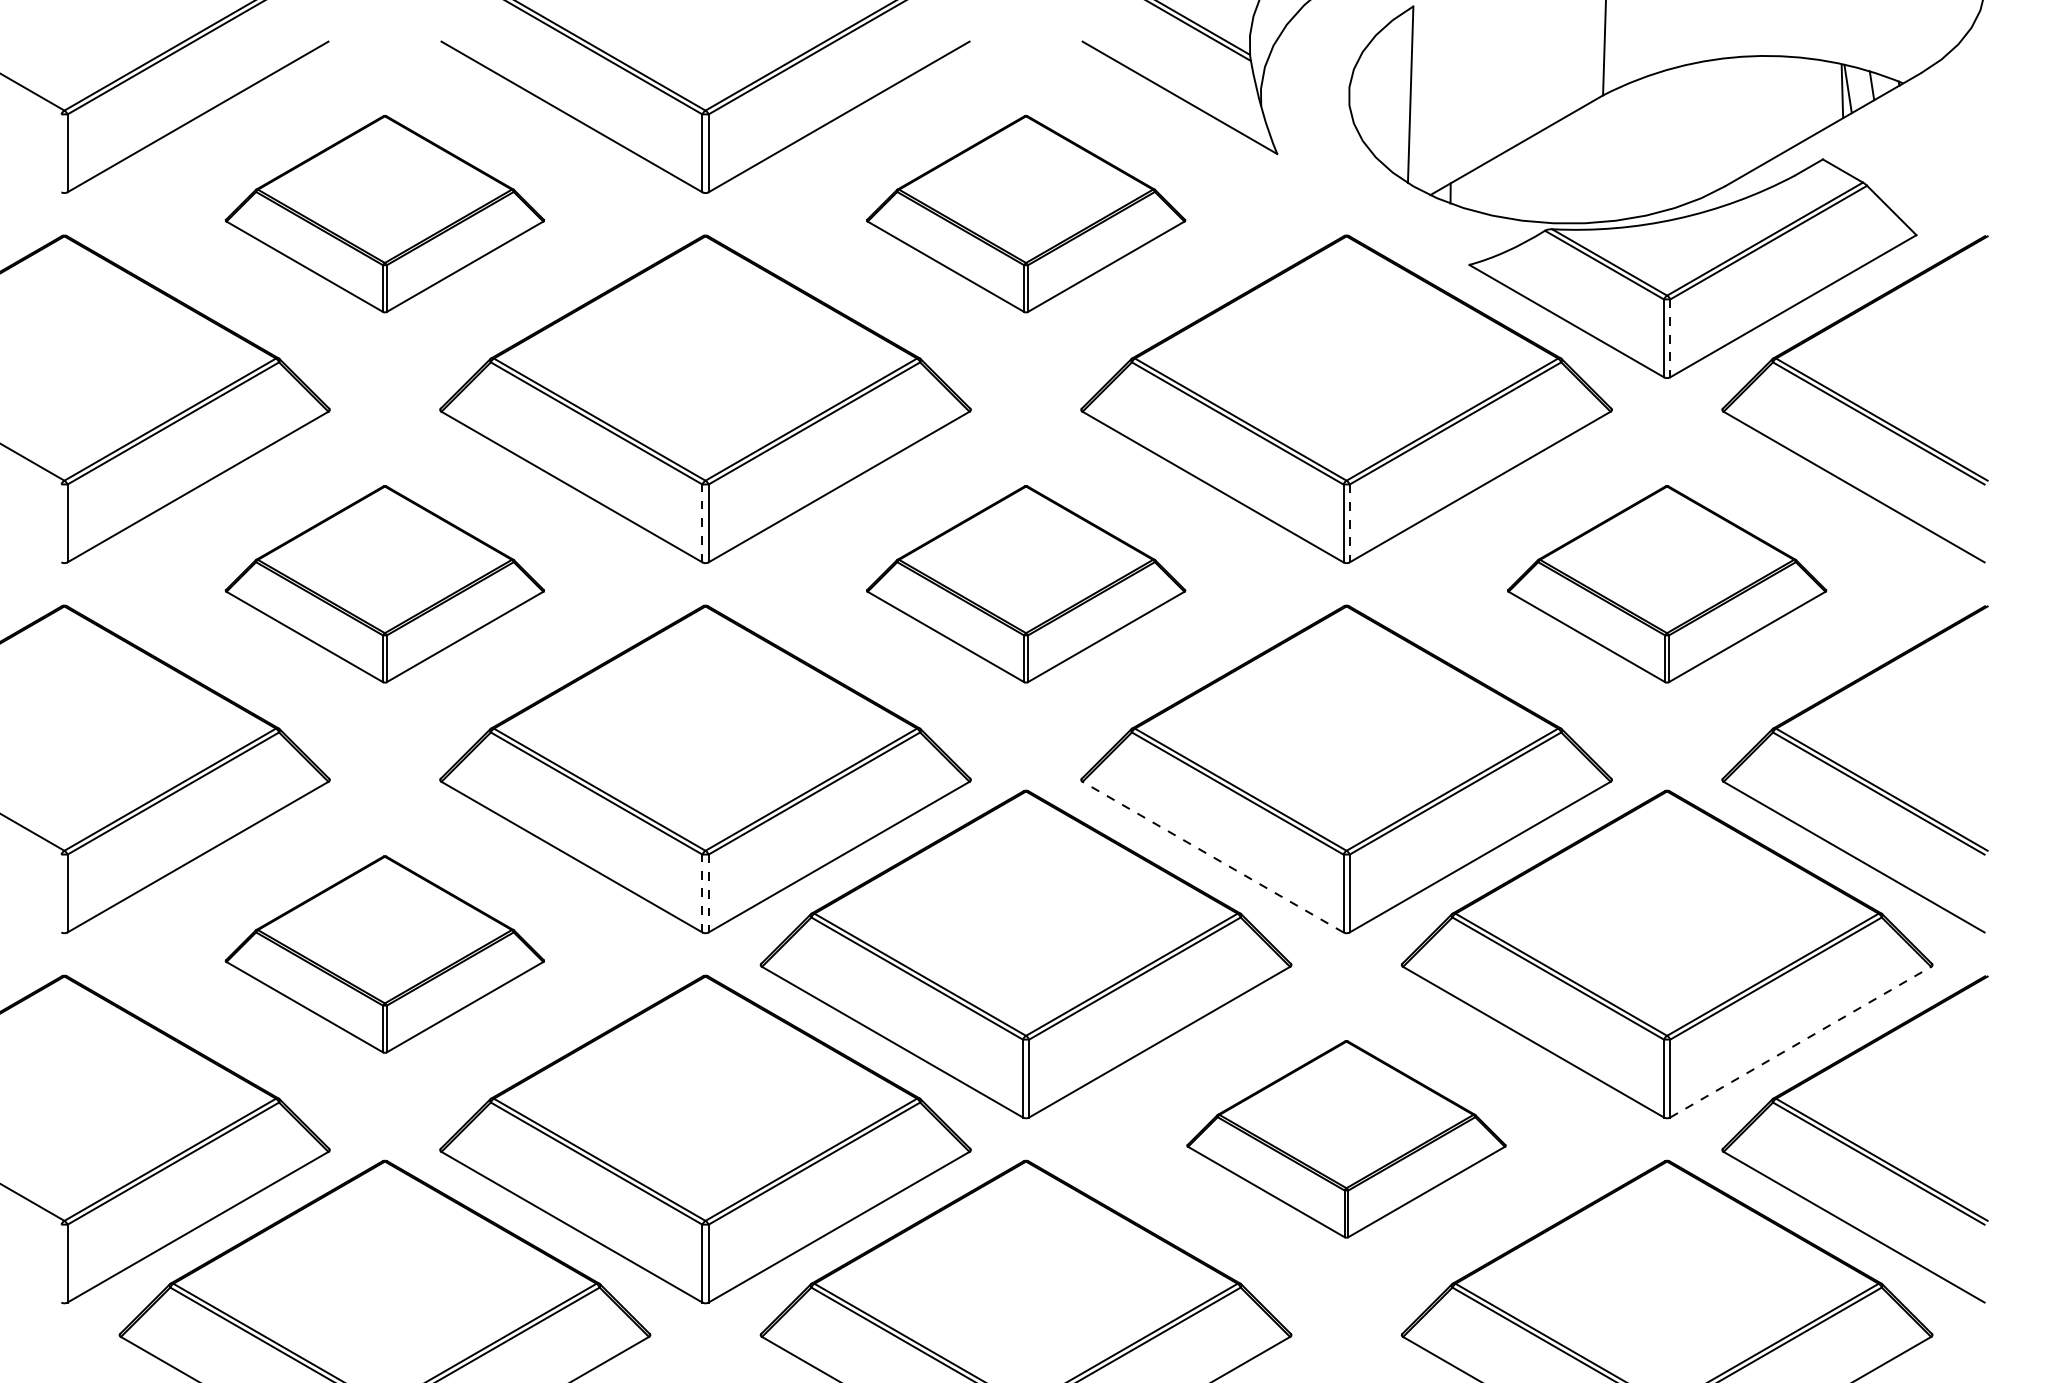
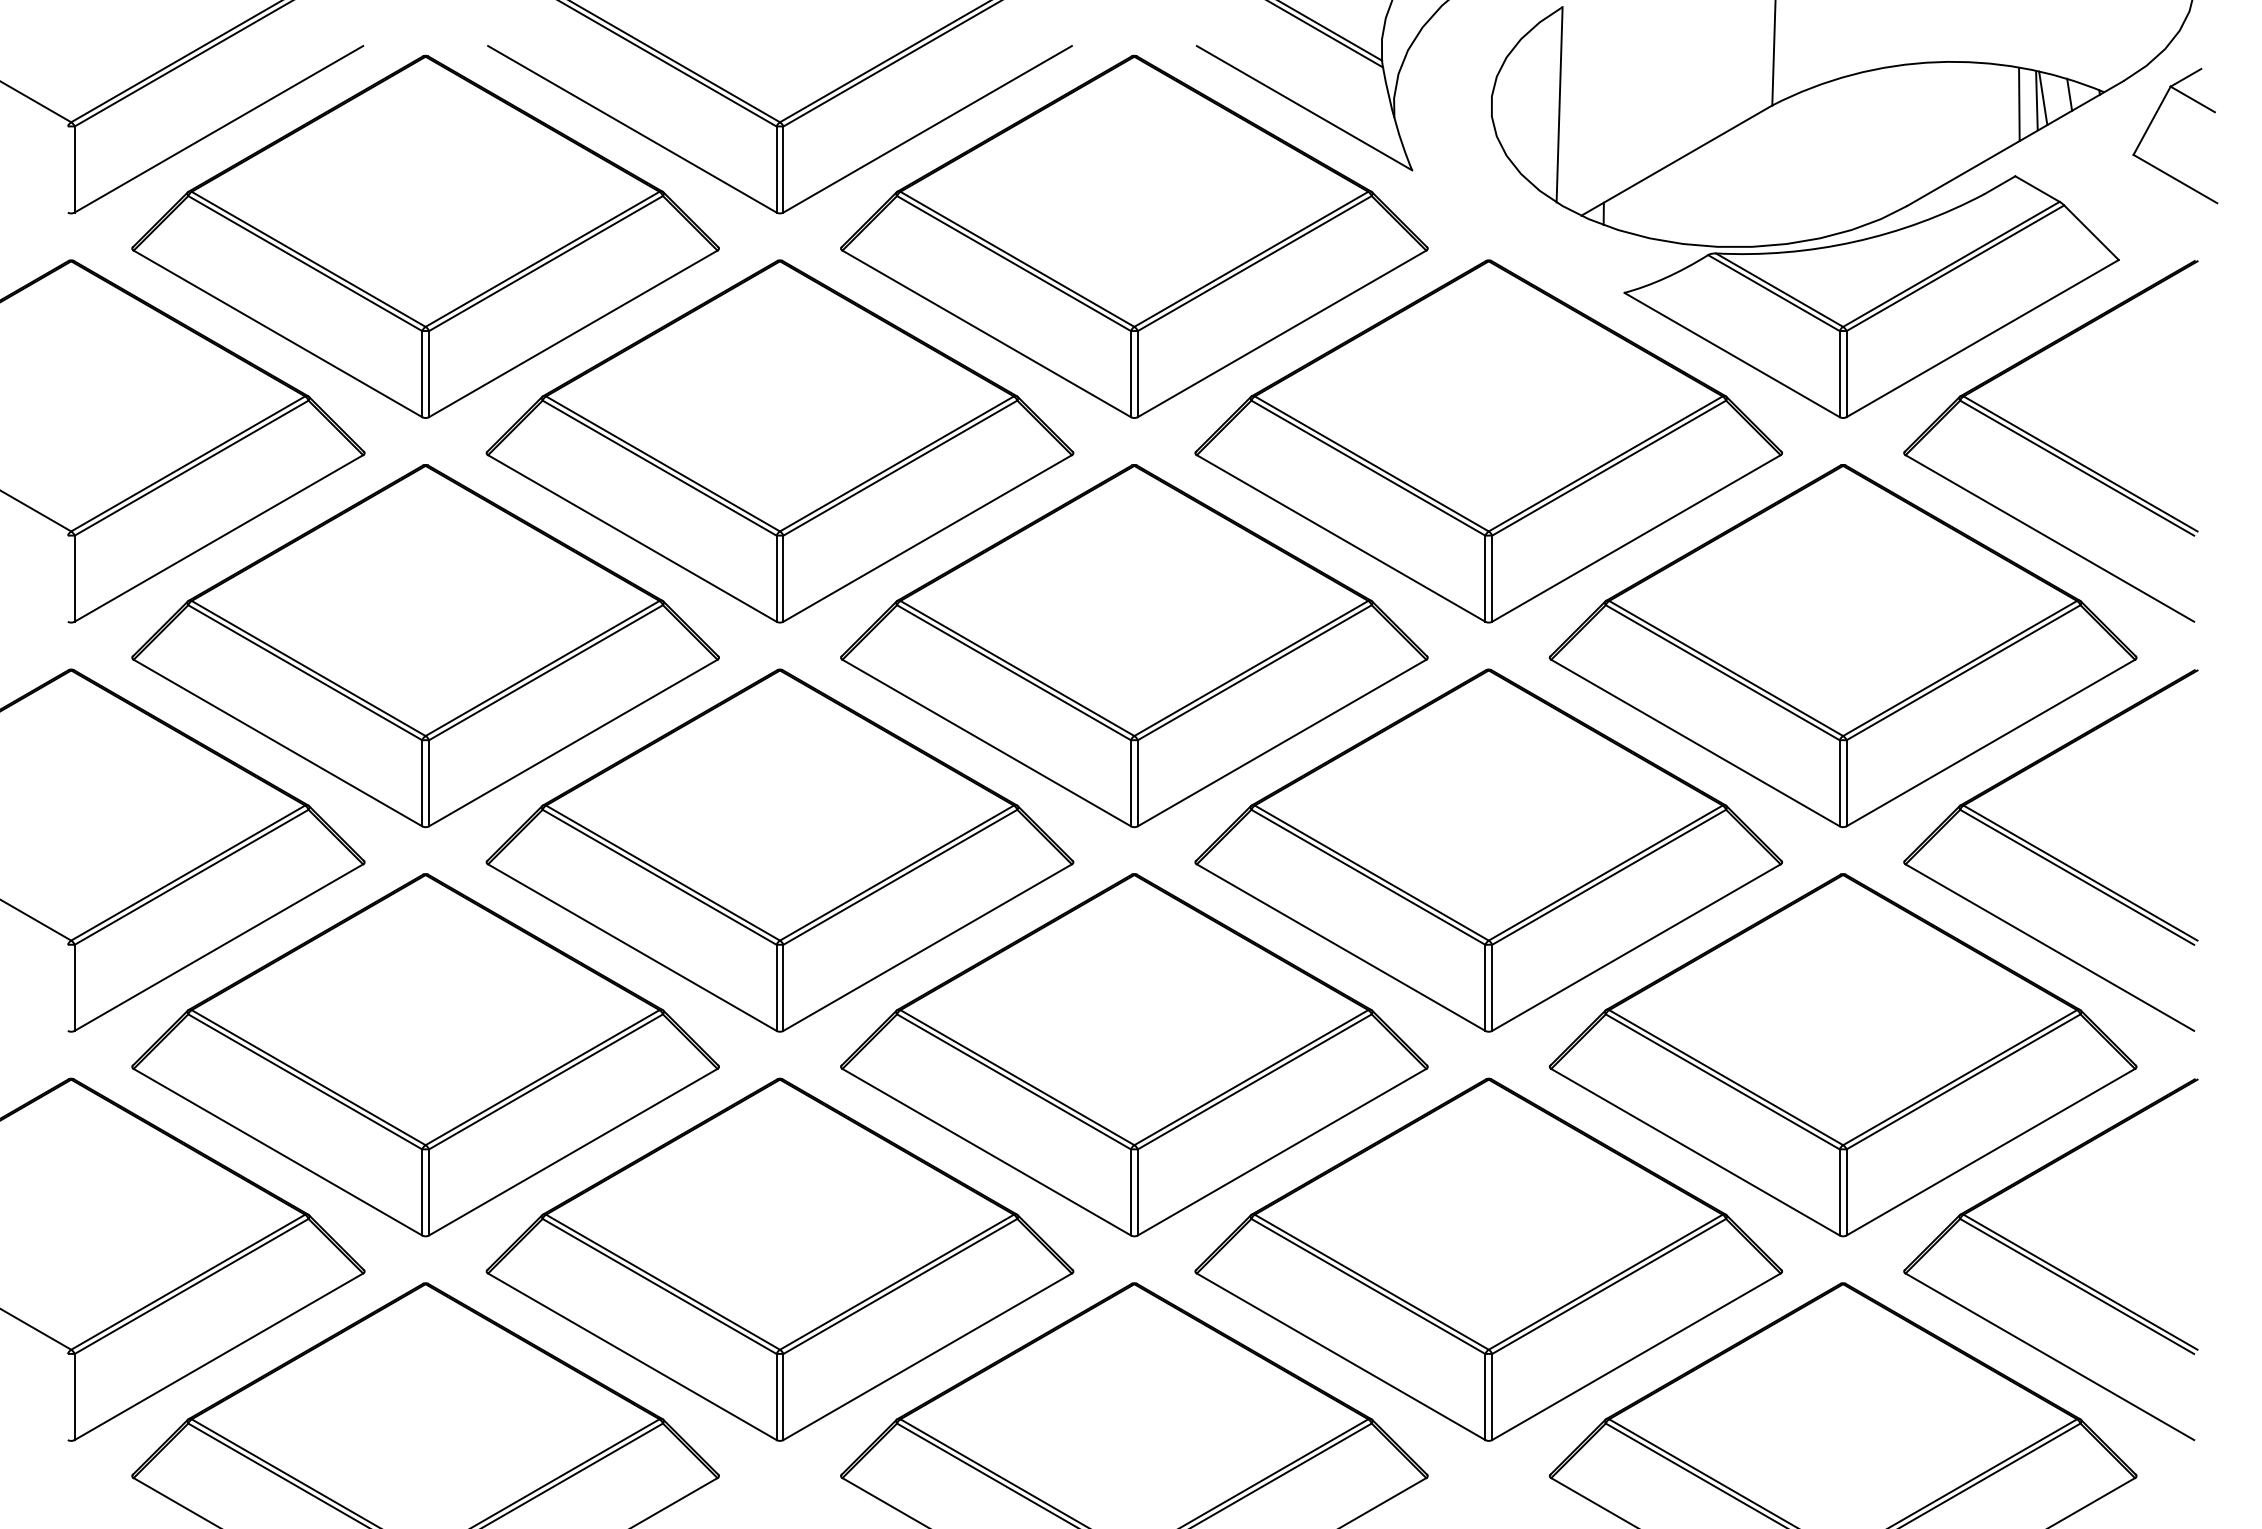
line: (1826, 94) -> (2019, 104), added
part: (1946, 112) -> (2151, 124), added
part: (384, 213) -> (425, 236), size x1.67
part: (1026, 213) -> (1134, 236), size x1.67
line: (1670, 338) -> (1846, 374), dashed -> solid
line: (702, 523) -> (776, 578), dashed -> solid
line: (1349, 524) -> (1492, 579), dashed -> solid
part: (384, 583) -> (425, 645), size x1.67
part: (1026, 583) -> (1134, 645), size x1.67
part: (1666, 583) -> (1842, 645), size x1.67
line: (1213, 857) -> (1341, 947), dashed -> solid
line: (702, 893) -> (776, 987), dashed -> solid
line: (708, 894) -> (783, 988), dashed -> solid
part: (384, 954) -> (425, 1055), size x1.67
line: (1800, 1042) -> (1990, 1152), dashed -> solid
part: (1346, 1139) -> (1488, 1259), size x1.67

